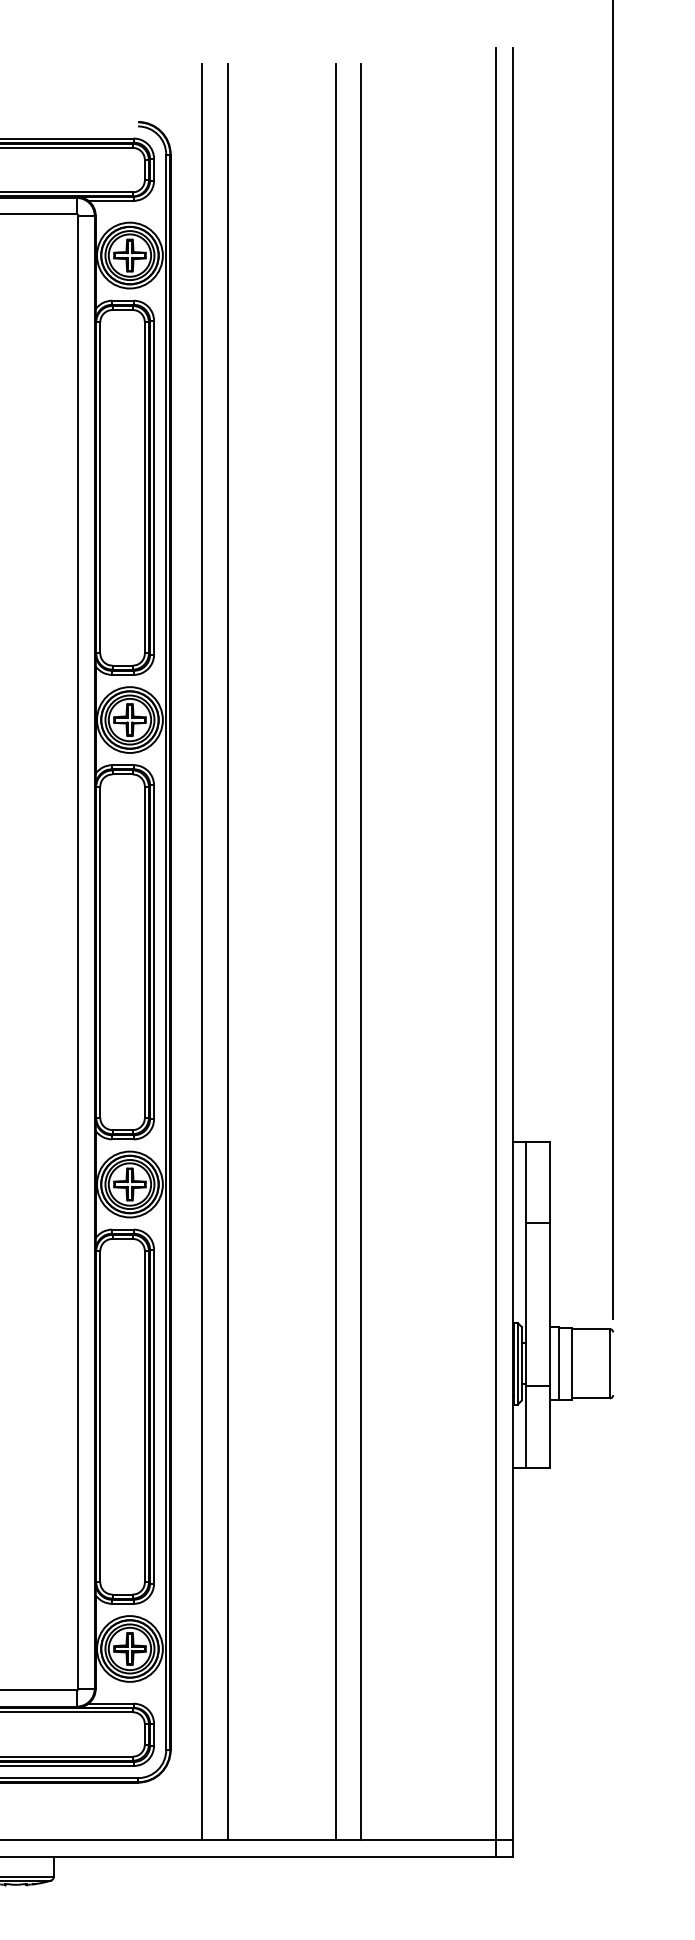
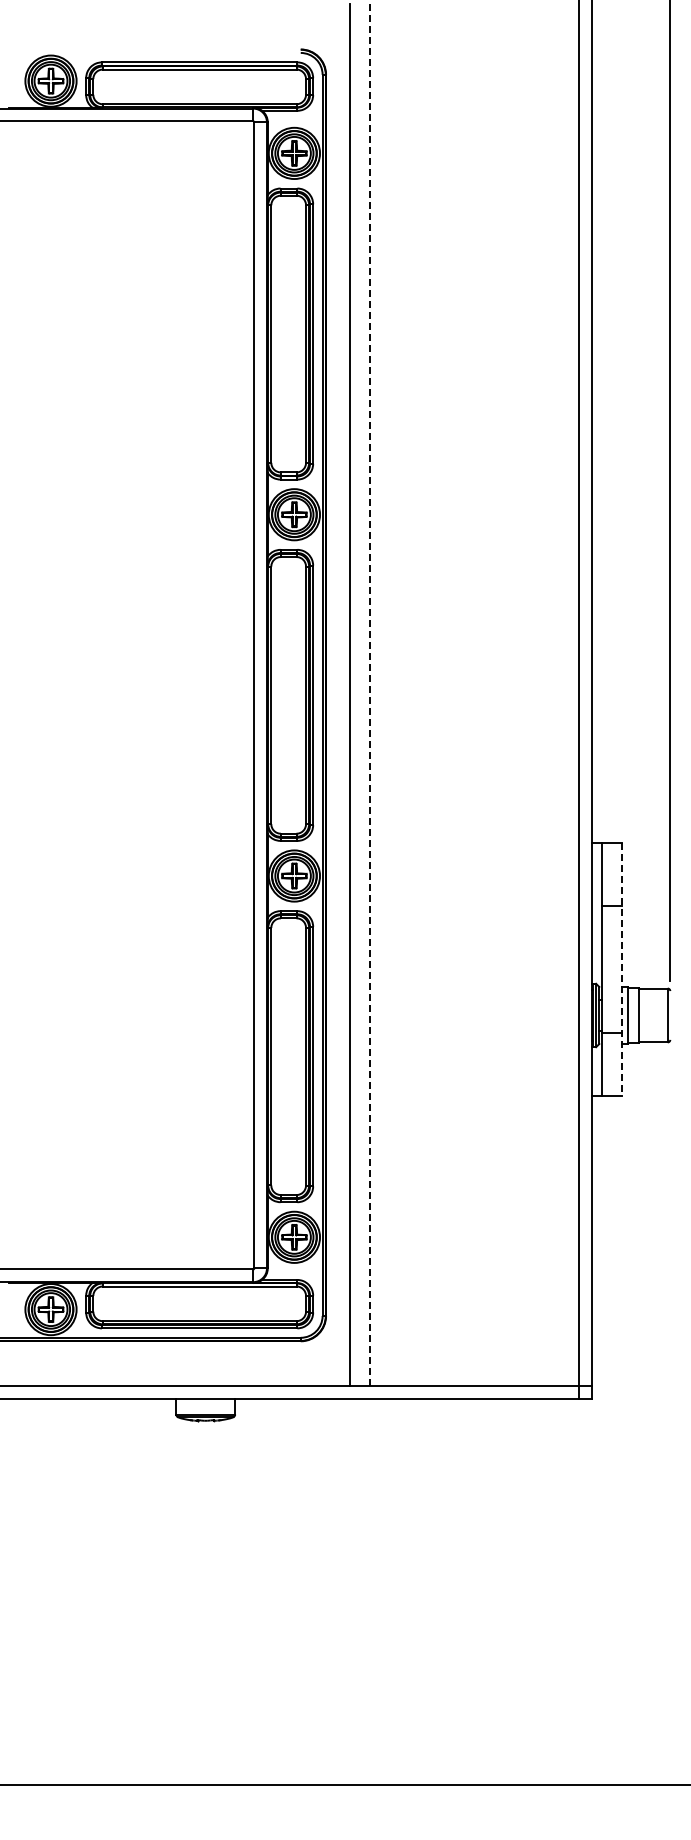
line: (227, 952) -> (370, 695), solid -> dashed
line: (335, 952) -> (454, 695), removed
line: (361, 952) -> (474, 695), removed
line: (550, 1304) -> (621, 969), solid -> dashed

